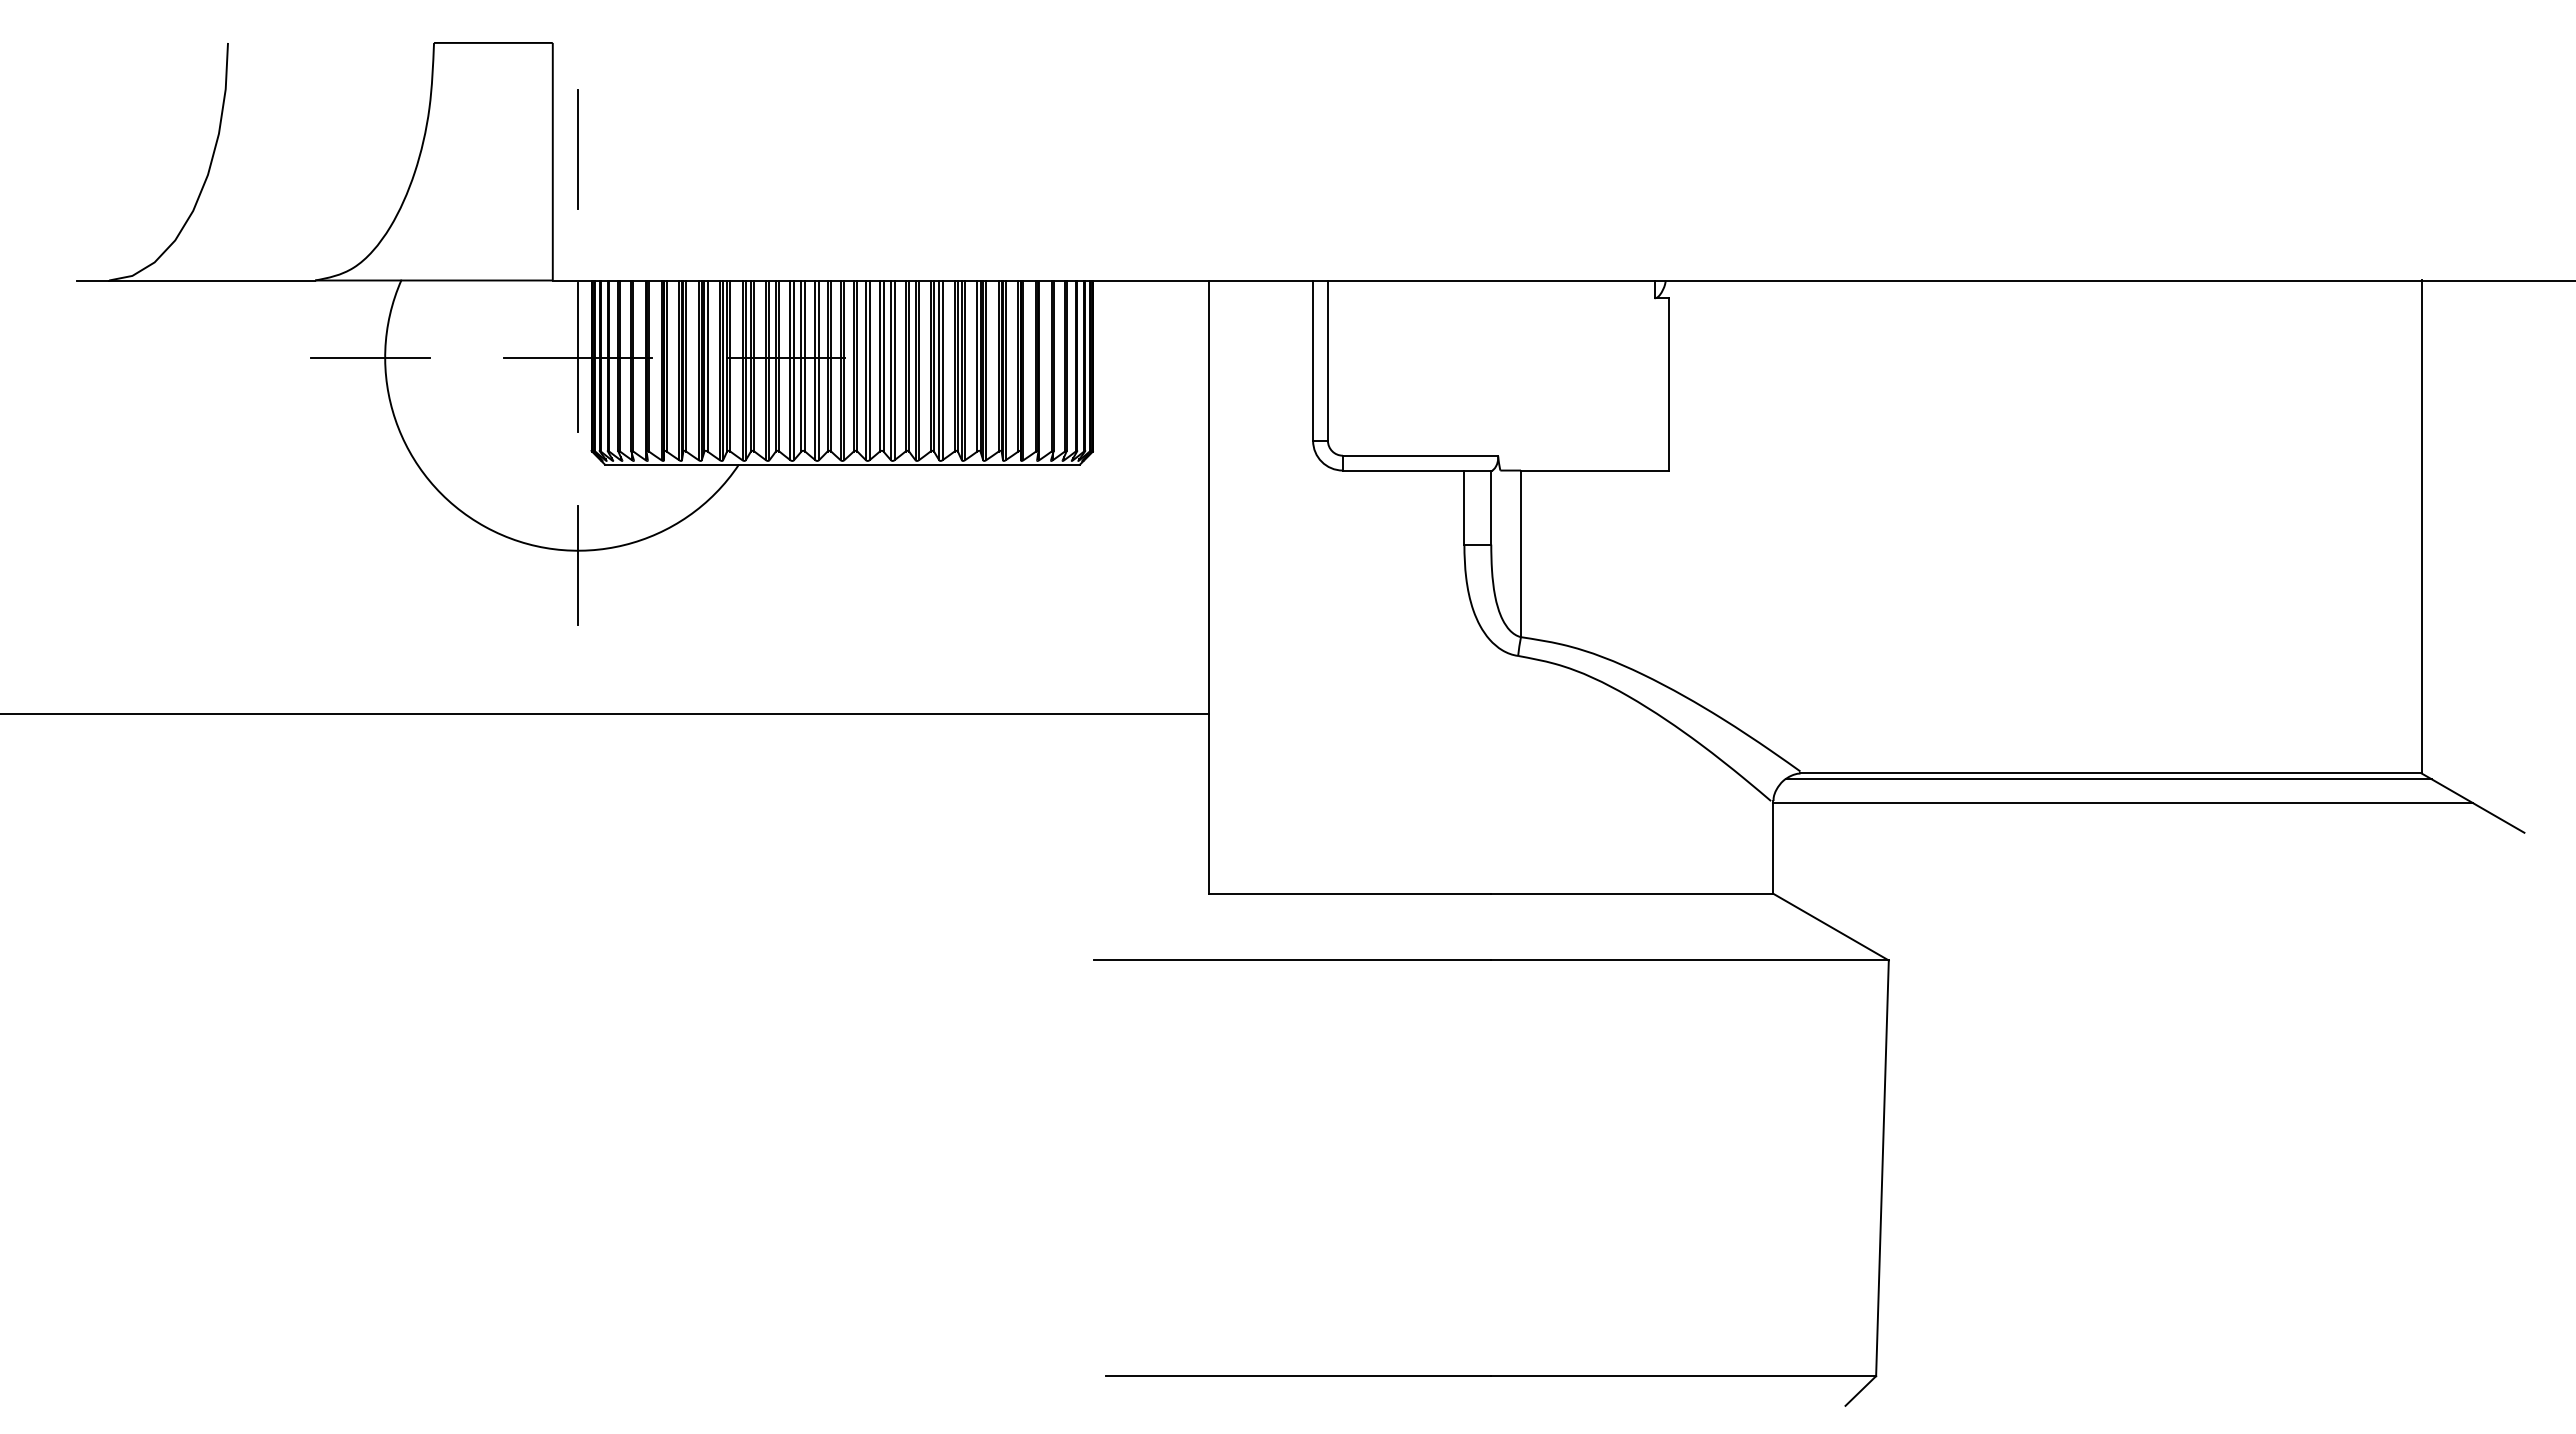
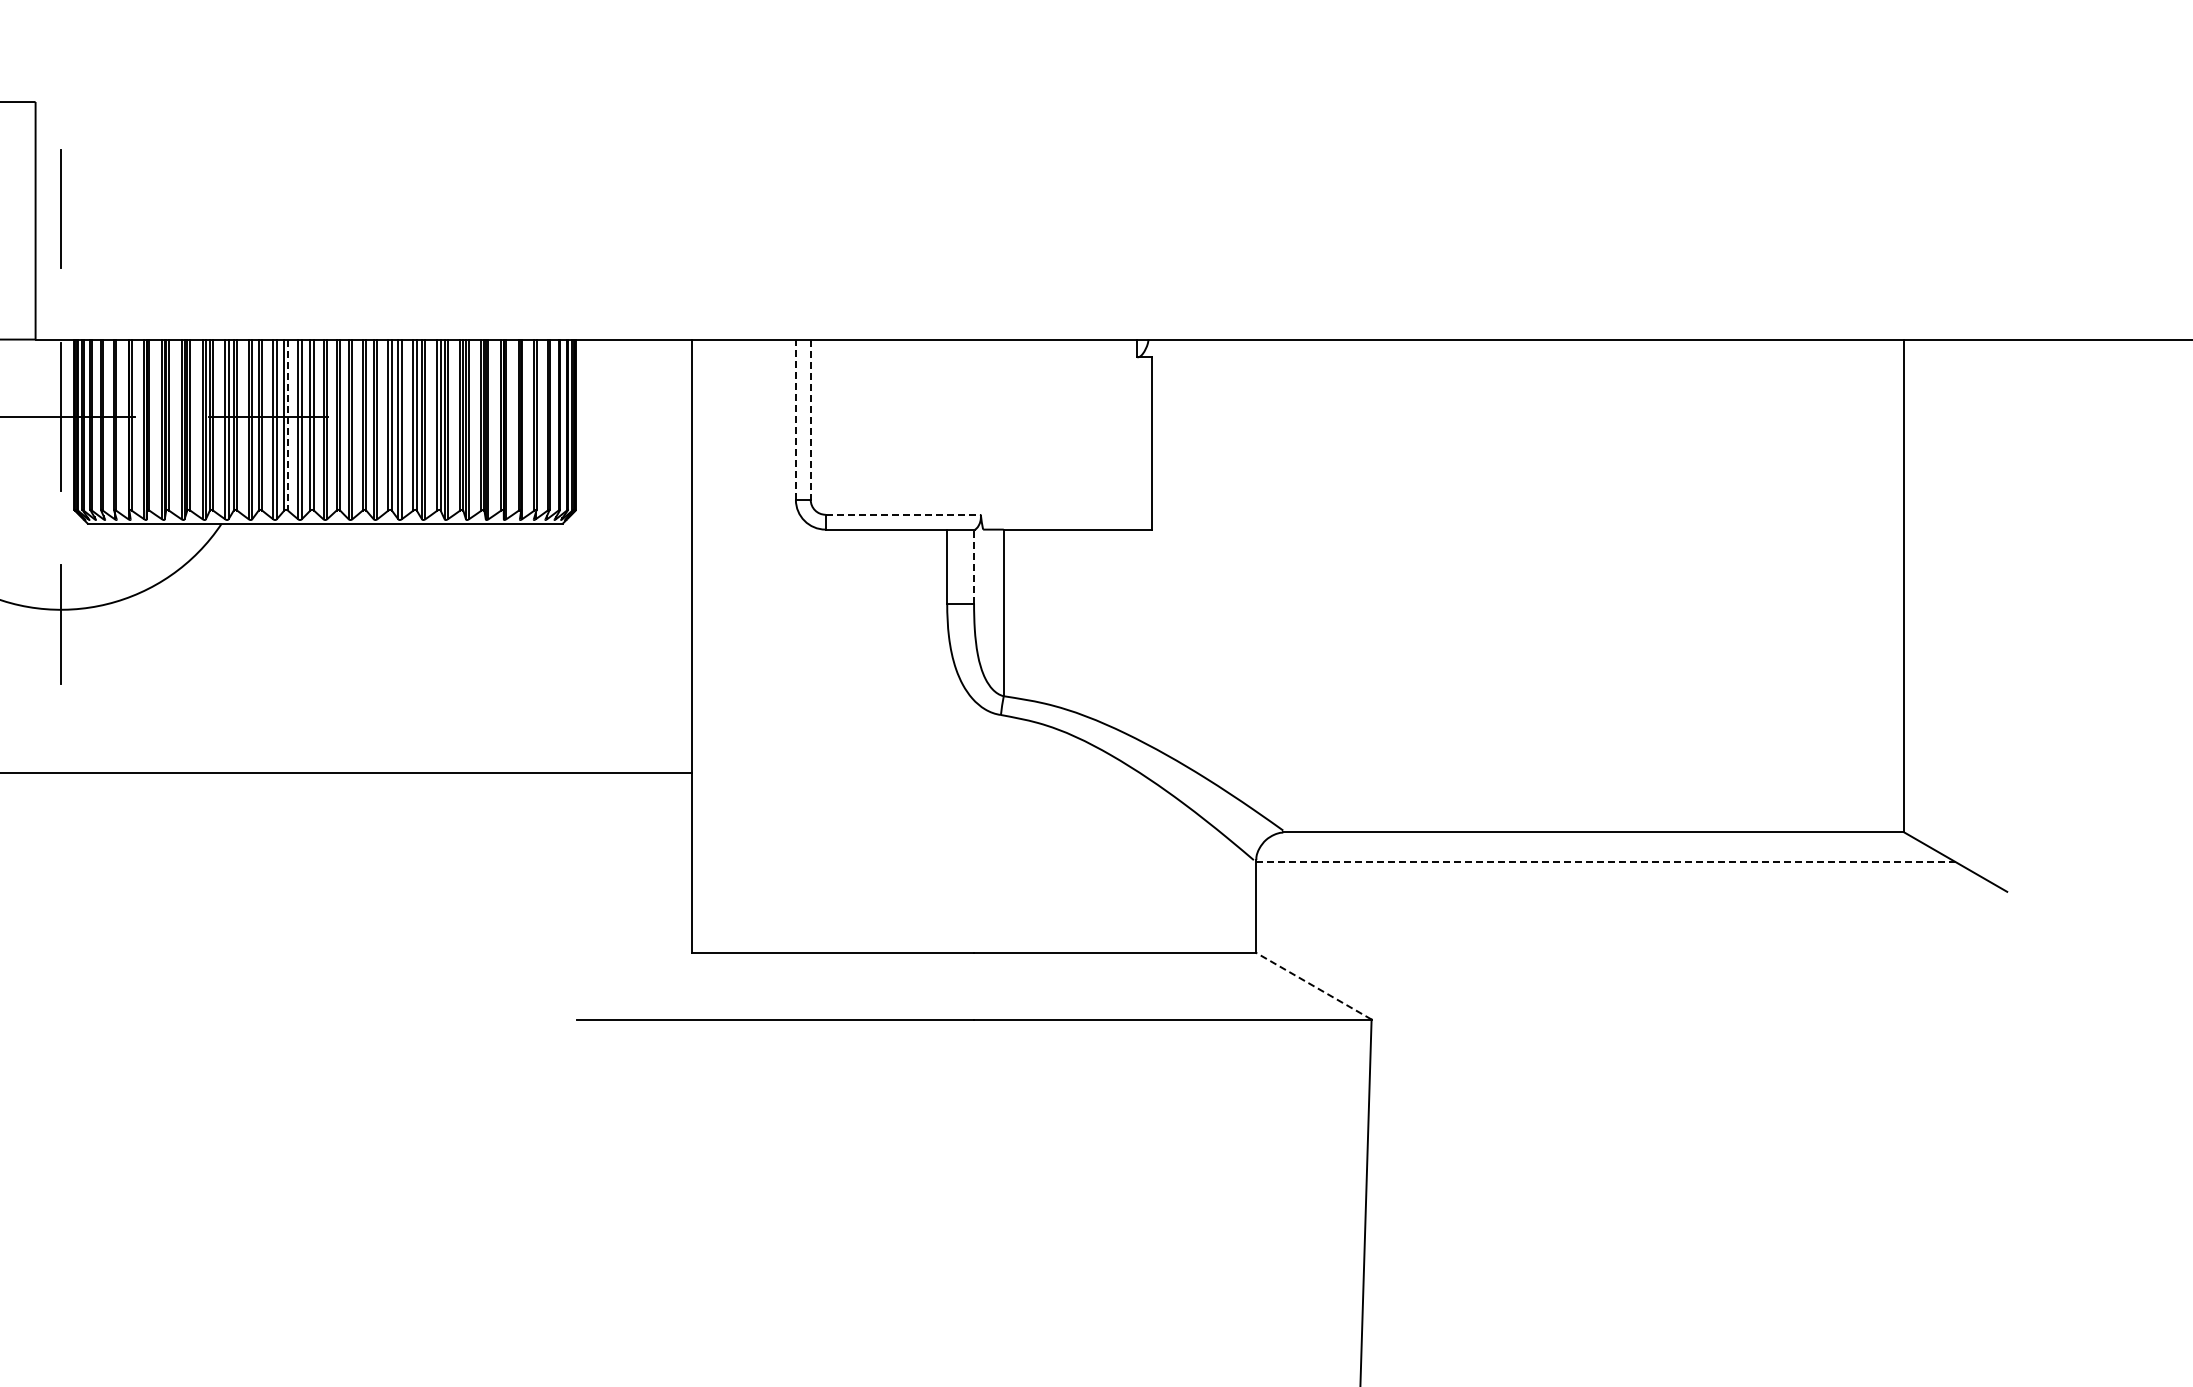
line: (1313, 360) -> (796, 419), solid -> dashed
line: (1327, 361) -> (810, 420), solid -> dashed
line: (805, 366) -> (288, 425), solid -> dashed
line: (1420, 455) -> (903, 514), solid -> dashed
line: (1491, 507) -> (974, 566), solid -> dashed
line: (2108, 779) -> (1591, 838), removed
line: (2123, 803) -> (1606, 862), solid -> dashed
line: (1831, 927) -> (1314, 986), solid -> dashed

